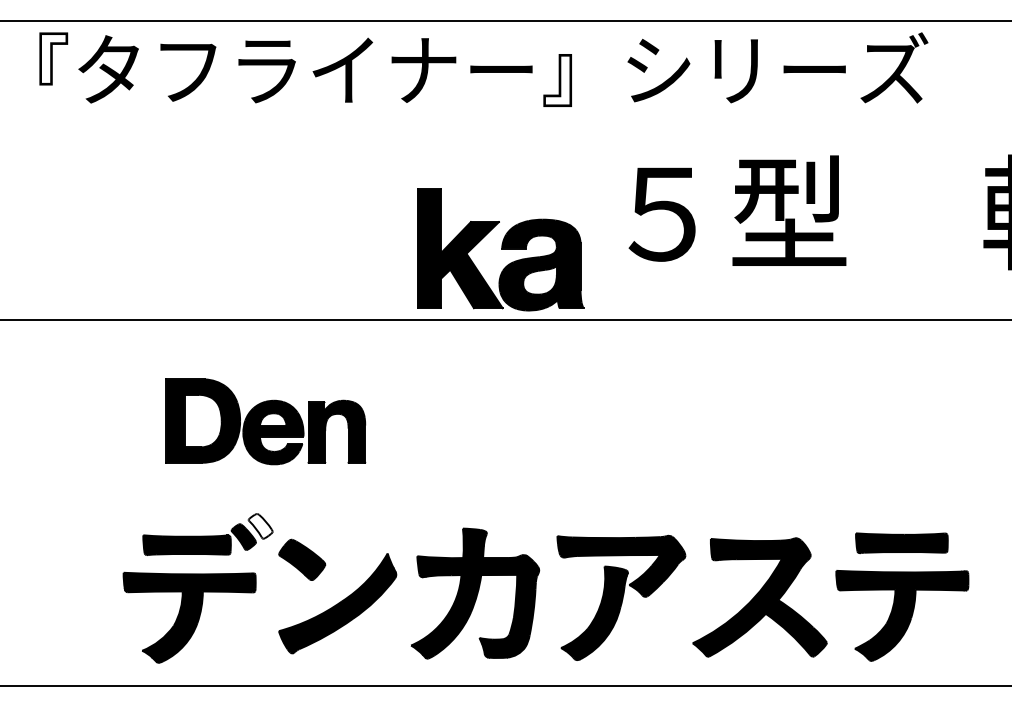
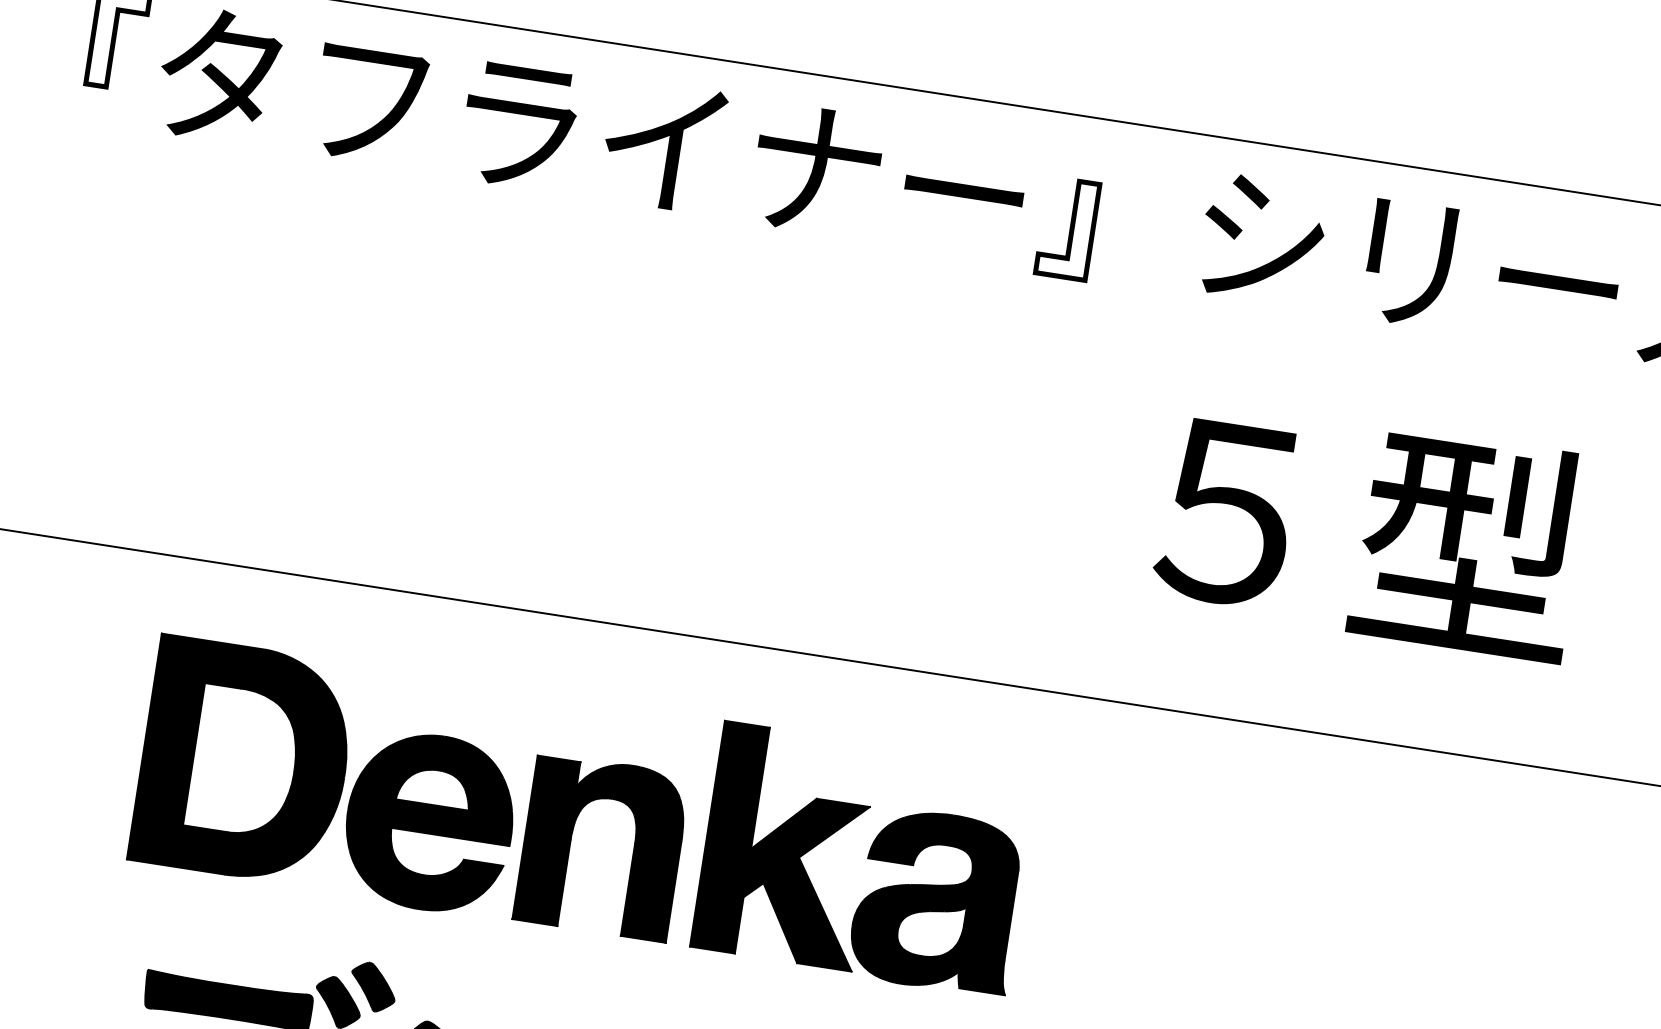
part: (500, 249) -> (864, 859), moved
part: (265, 421) -> (413, 789), size x1.43
fill: (260, 526) -> (372, 987), added

